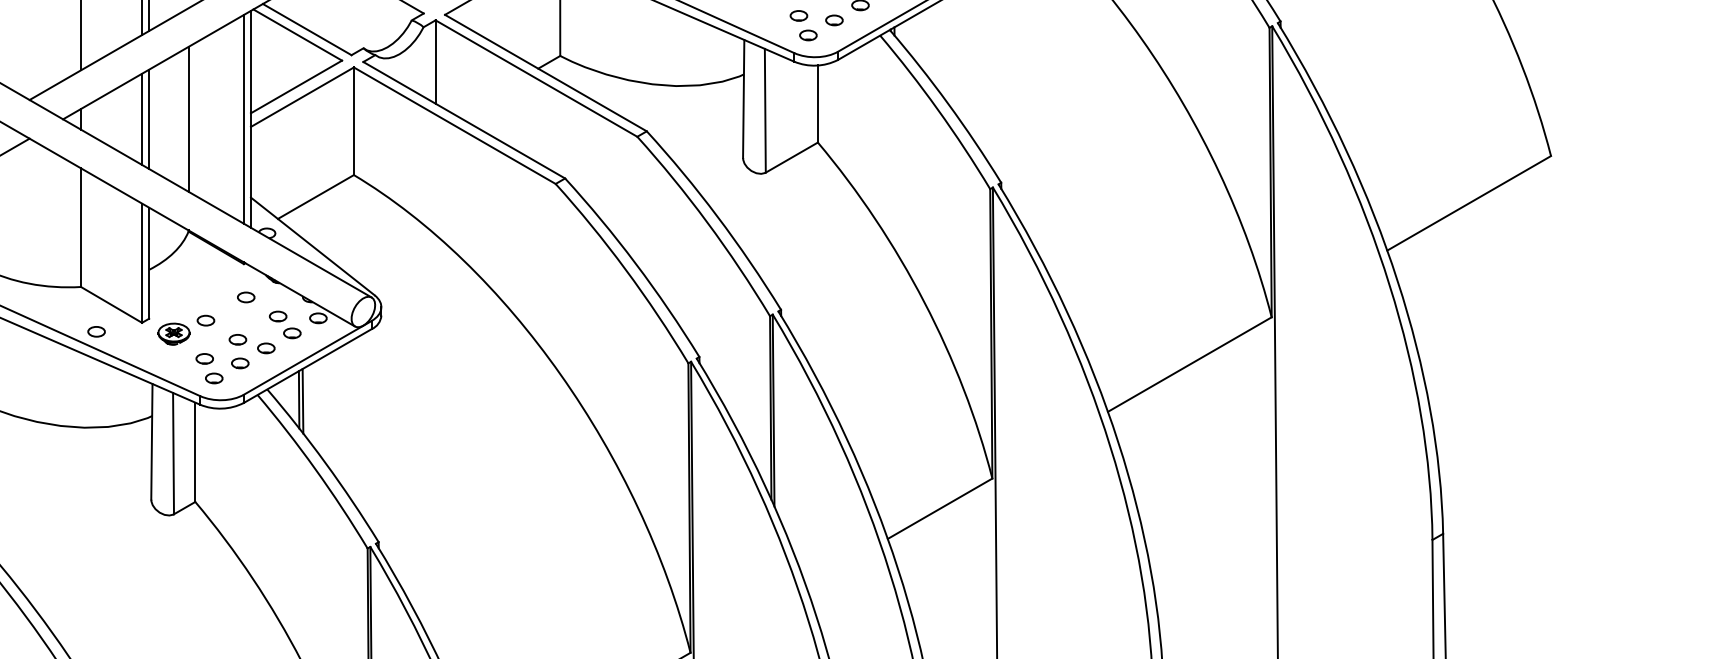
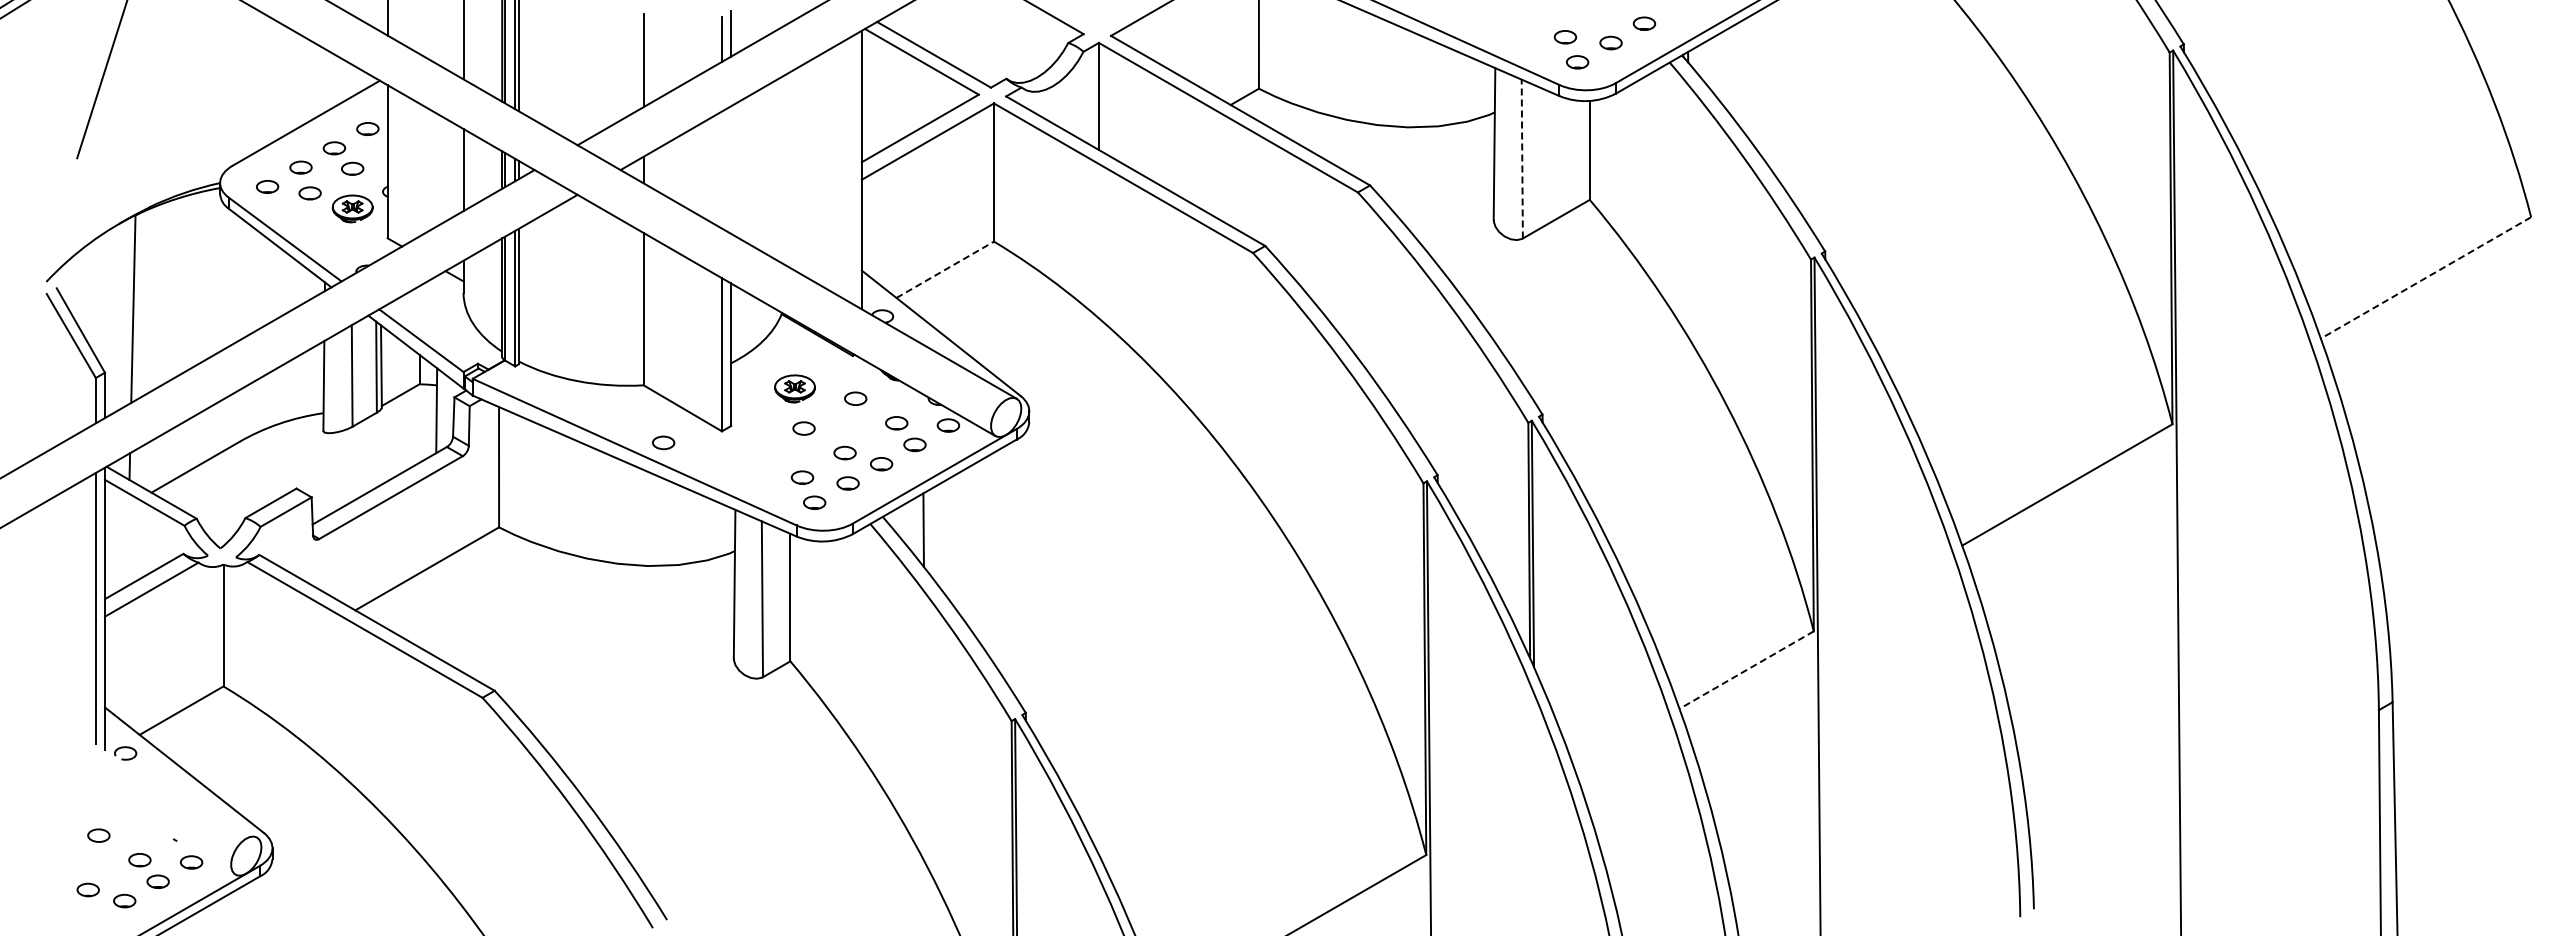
line: (765, 110) -> (1522, 158), solid -> dashed
line: (142, 118) -> (722, 169), removed
line: (149, 118) -> (731, 169), removed
line: (188, 119) -> (781, 170), removed
line: (243, 119) -> (852, 170), removed
line: (316, 196) -> (945, 269), solid -> dashed
line: (1468, 203) -> (2425, 278), solid -> dashed
part: (173, 333) -> (794, 388), moved
line: (302, 400) -> (928, 531), removed
line: (939, 509) -> (1746, 670), solid -> dashed

